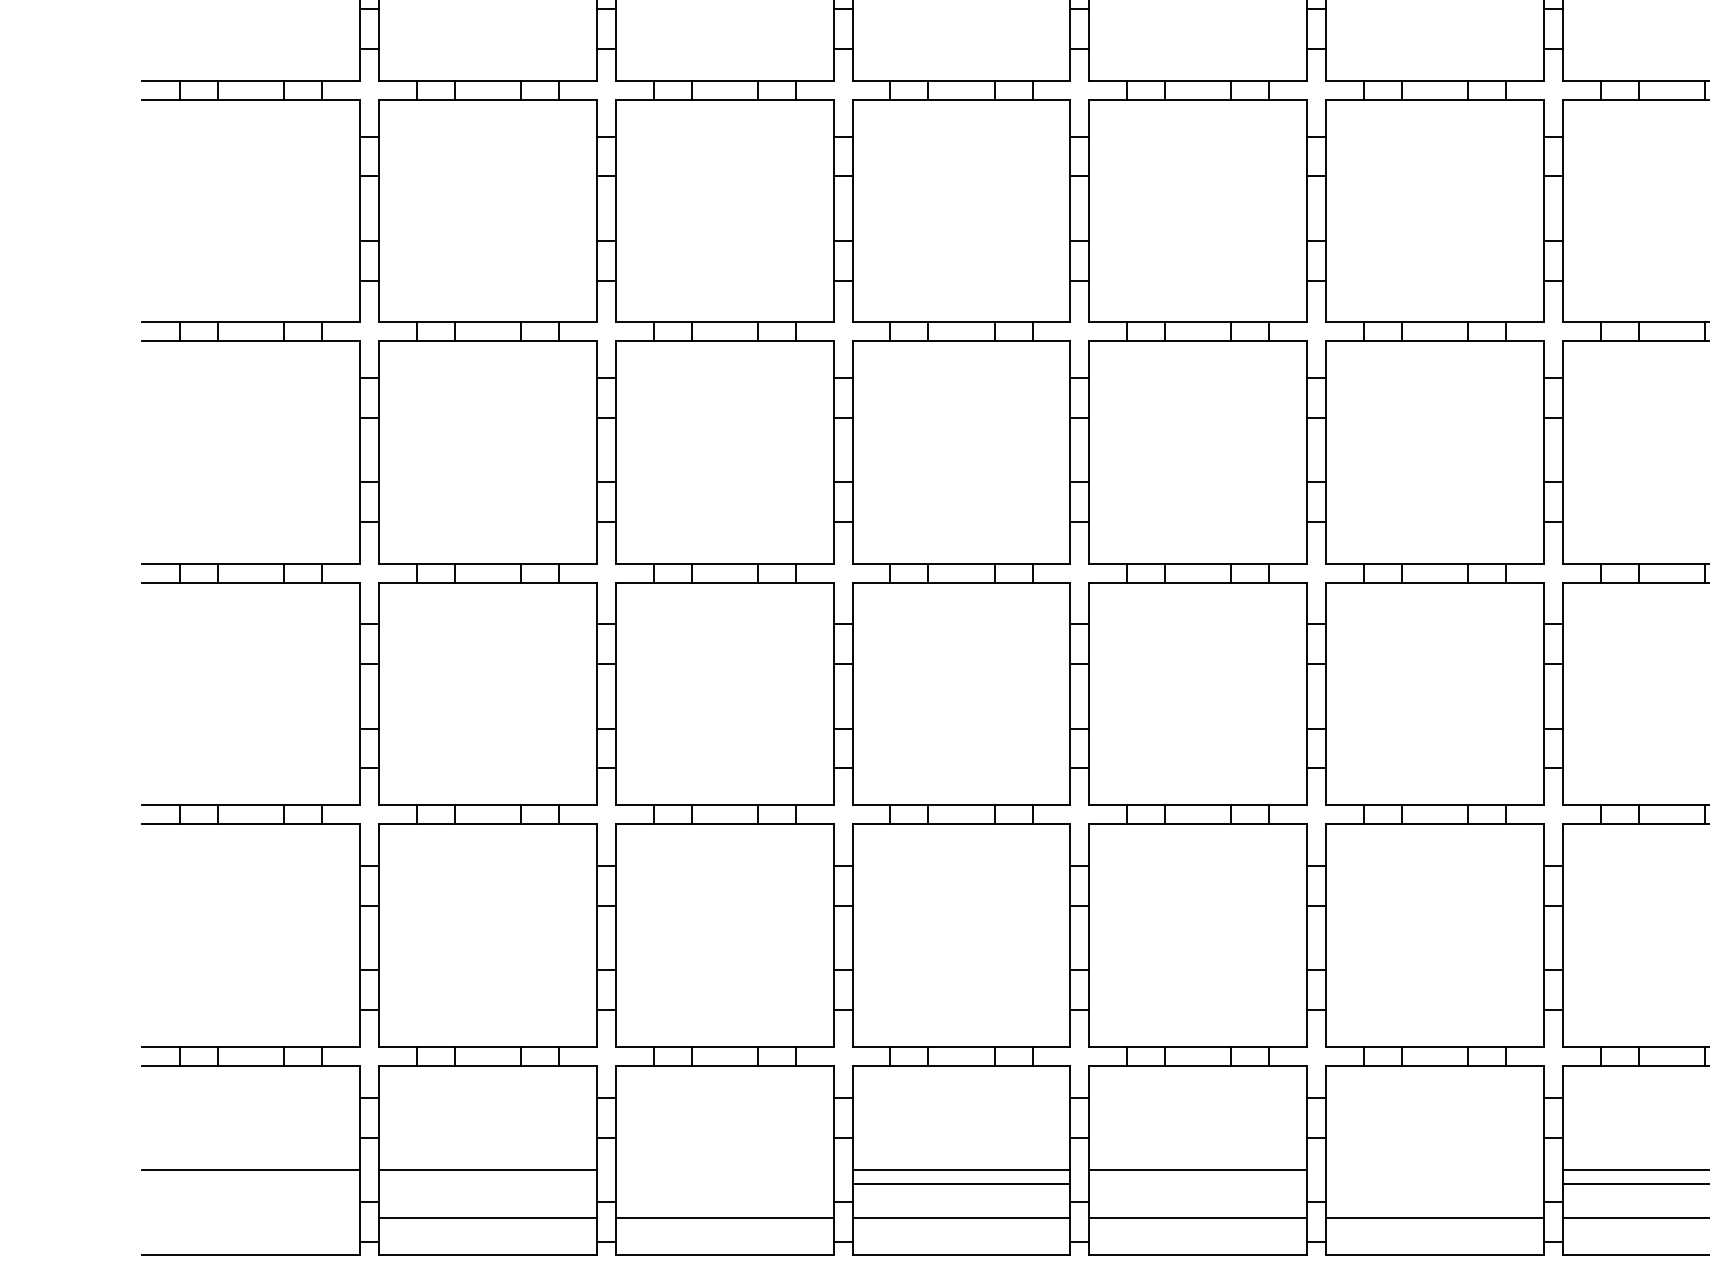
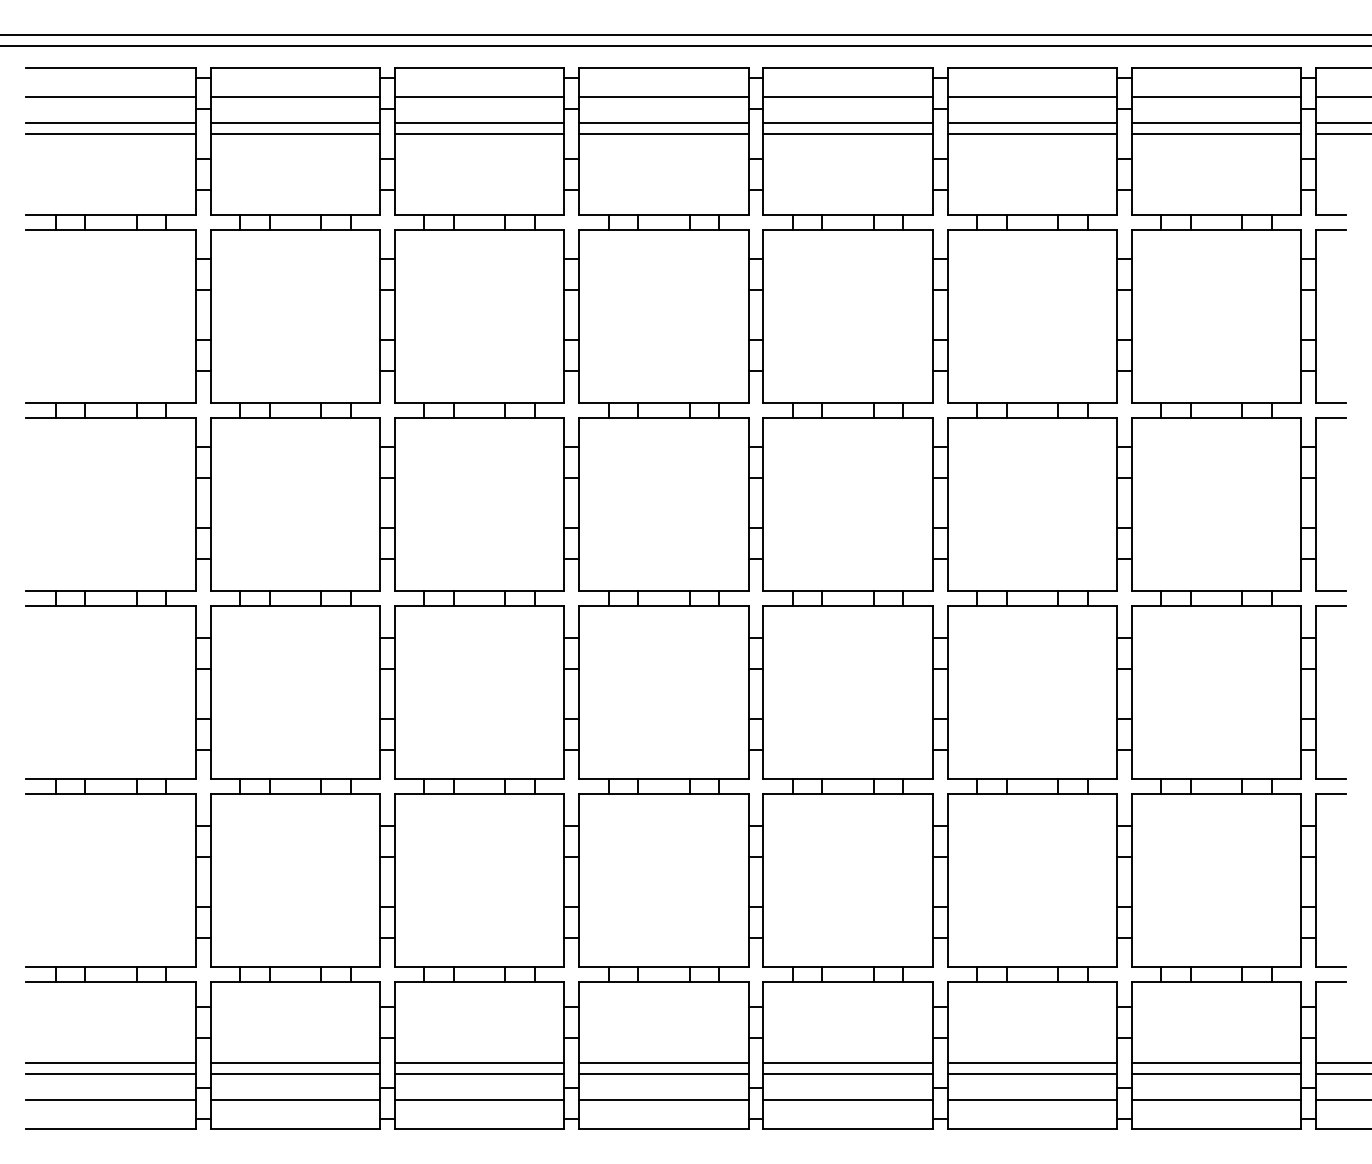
line: (724, 1170) -> (479, 1063), added
line: (1435, 1170) -> (1032, 1063), added
line: (250, 1183) -> (110, 1073), added
line: (488, 1183) -> (295, 1073), added
line: (724, 1183) -> (479, 1073), added
line: (1197, 1183) -> (847, 1073), added
line: (1435, 1183) -> (1032, 1073), added
line: (250, 1218) -> (110, 1100), added

